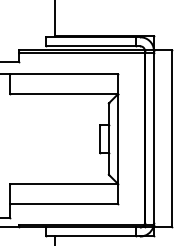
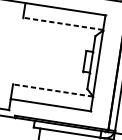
line: (63, 93) -> (63, 23), solid -> dashed
line: (63, 183) -> (52, 90), solid -> dashed

